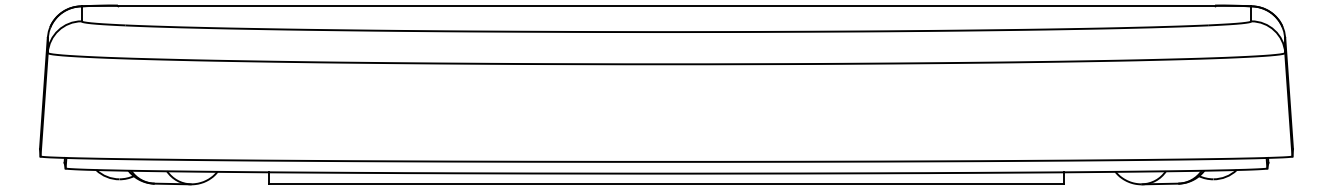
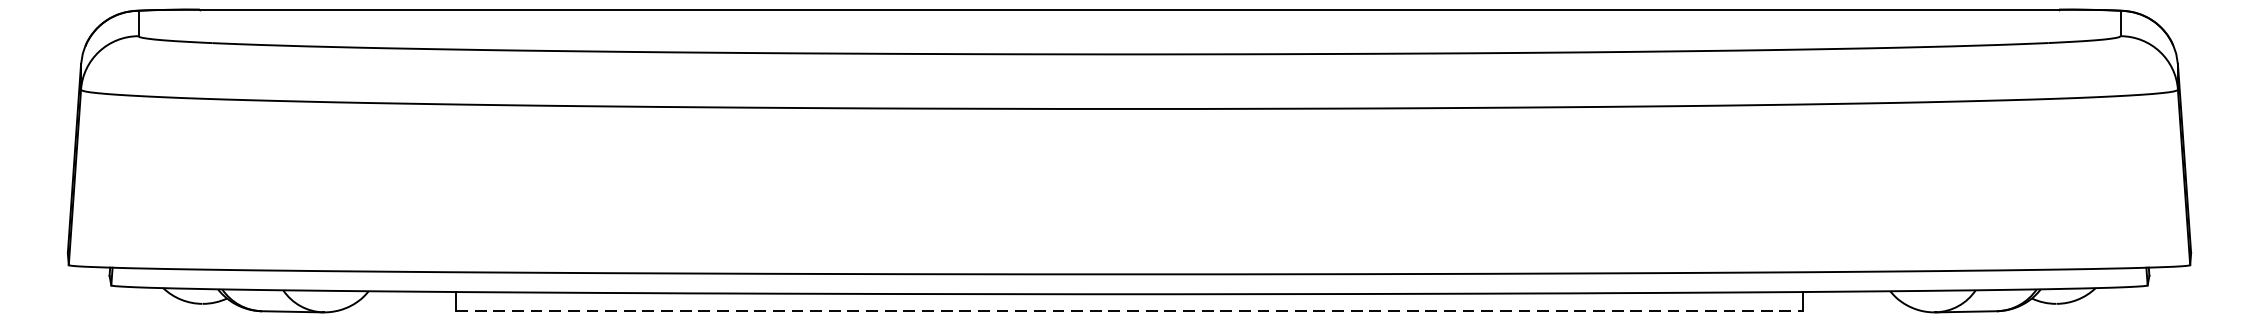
line: (666, 183) -> (1129, 310), solid -> dashed

